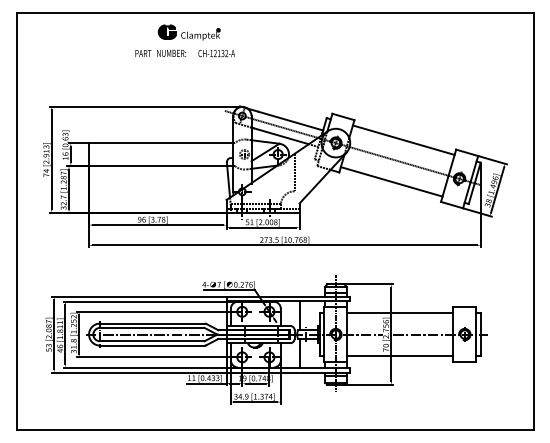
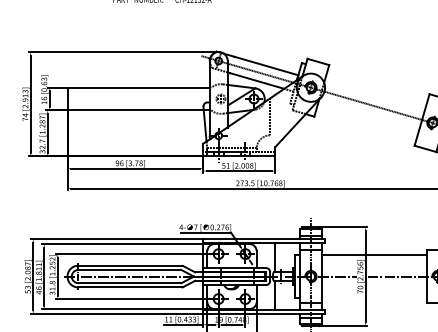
line: (403, 139) -> (377, 84), removed
line: (391, 181) -> (365, 125), removed
line: (400, 356) -> (374, 298), removed

